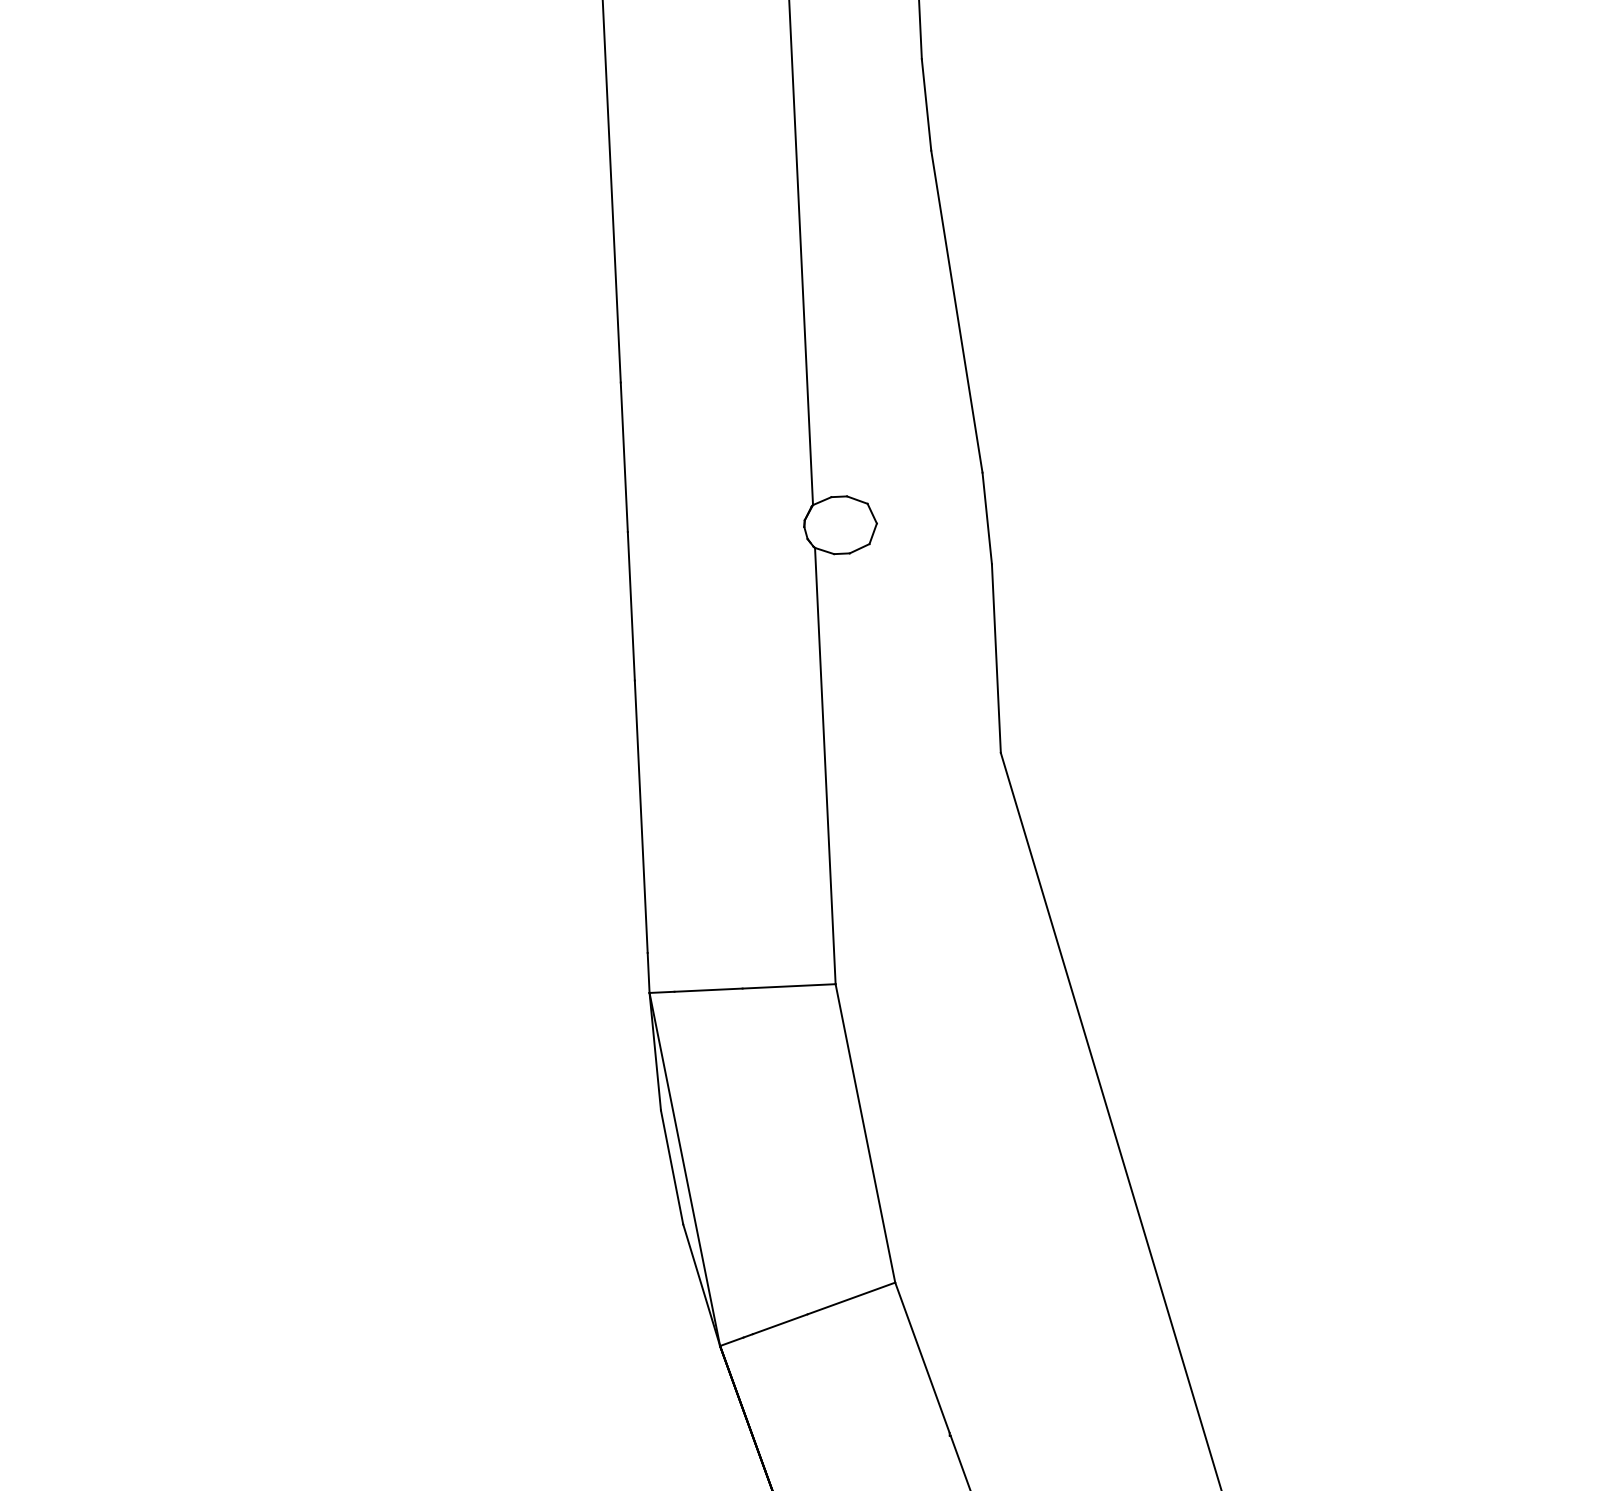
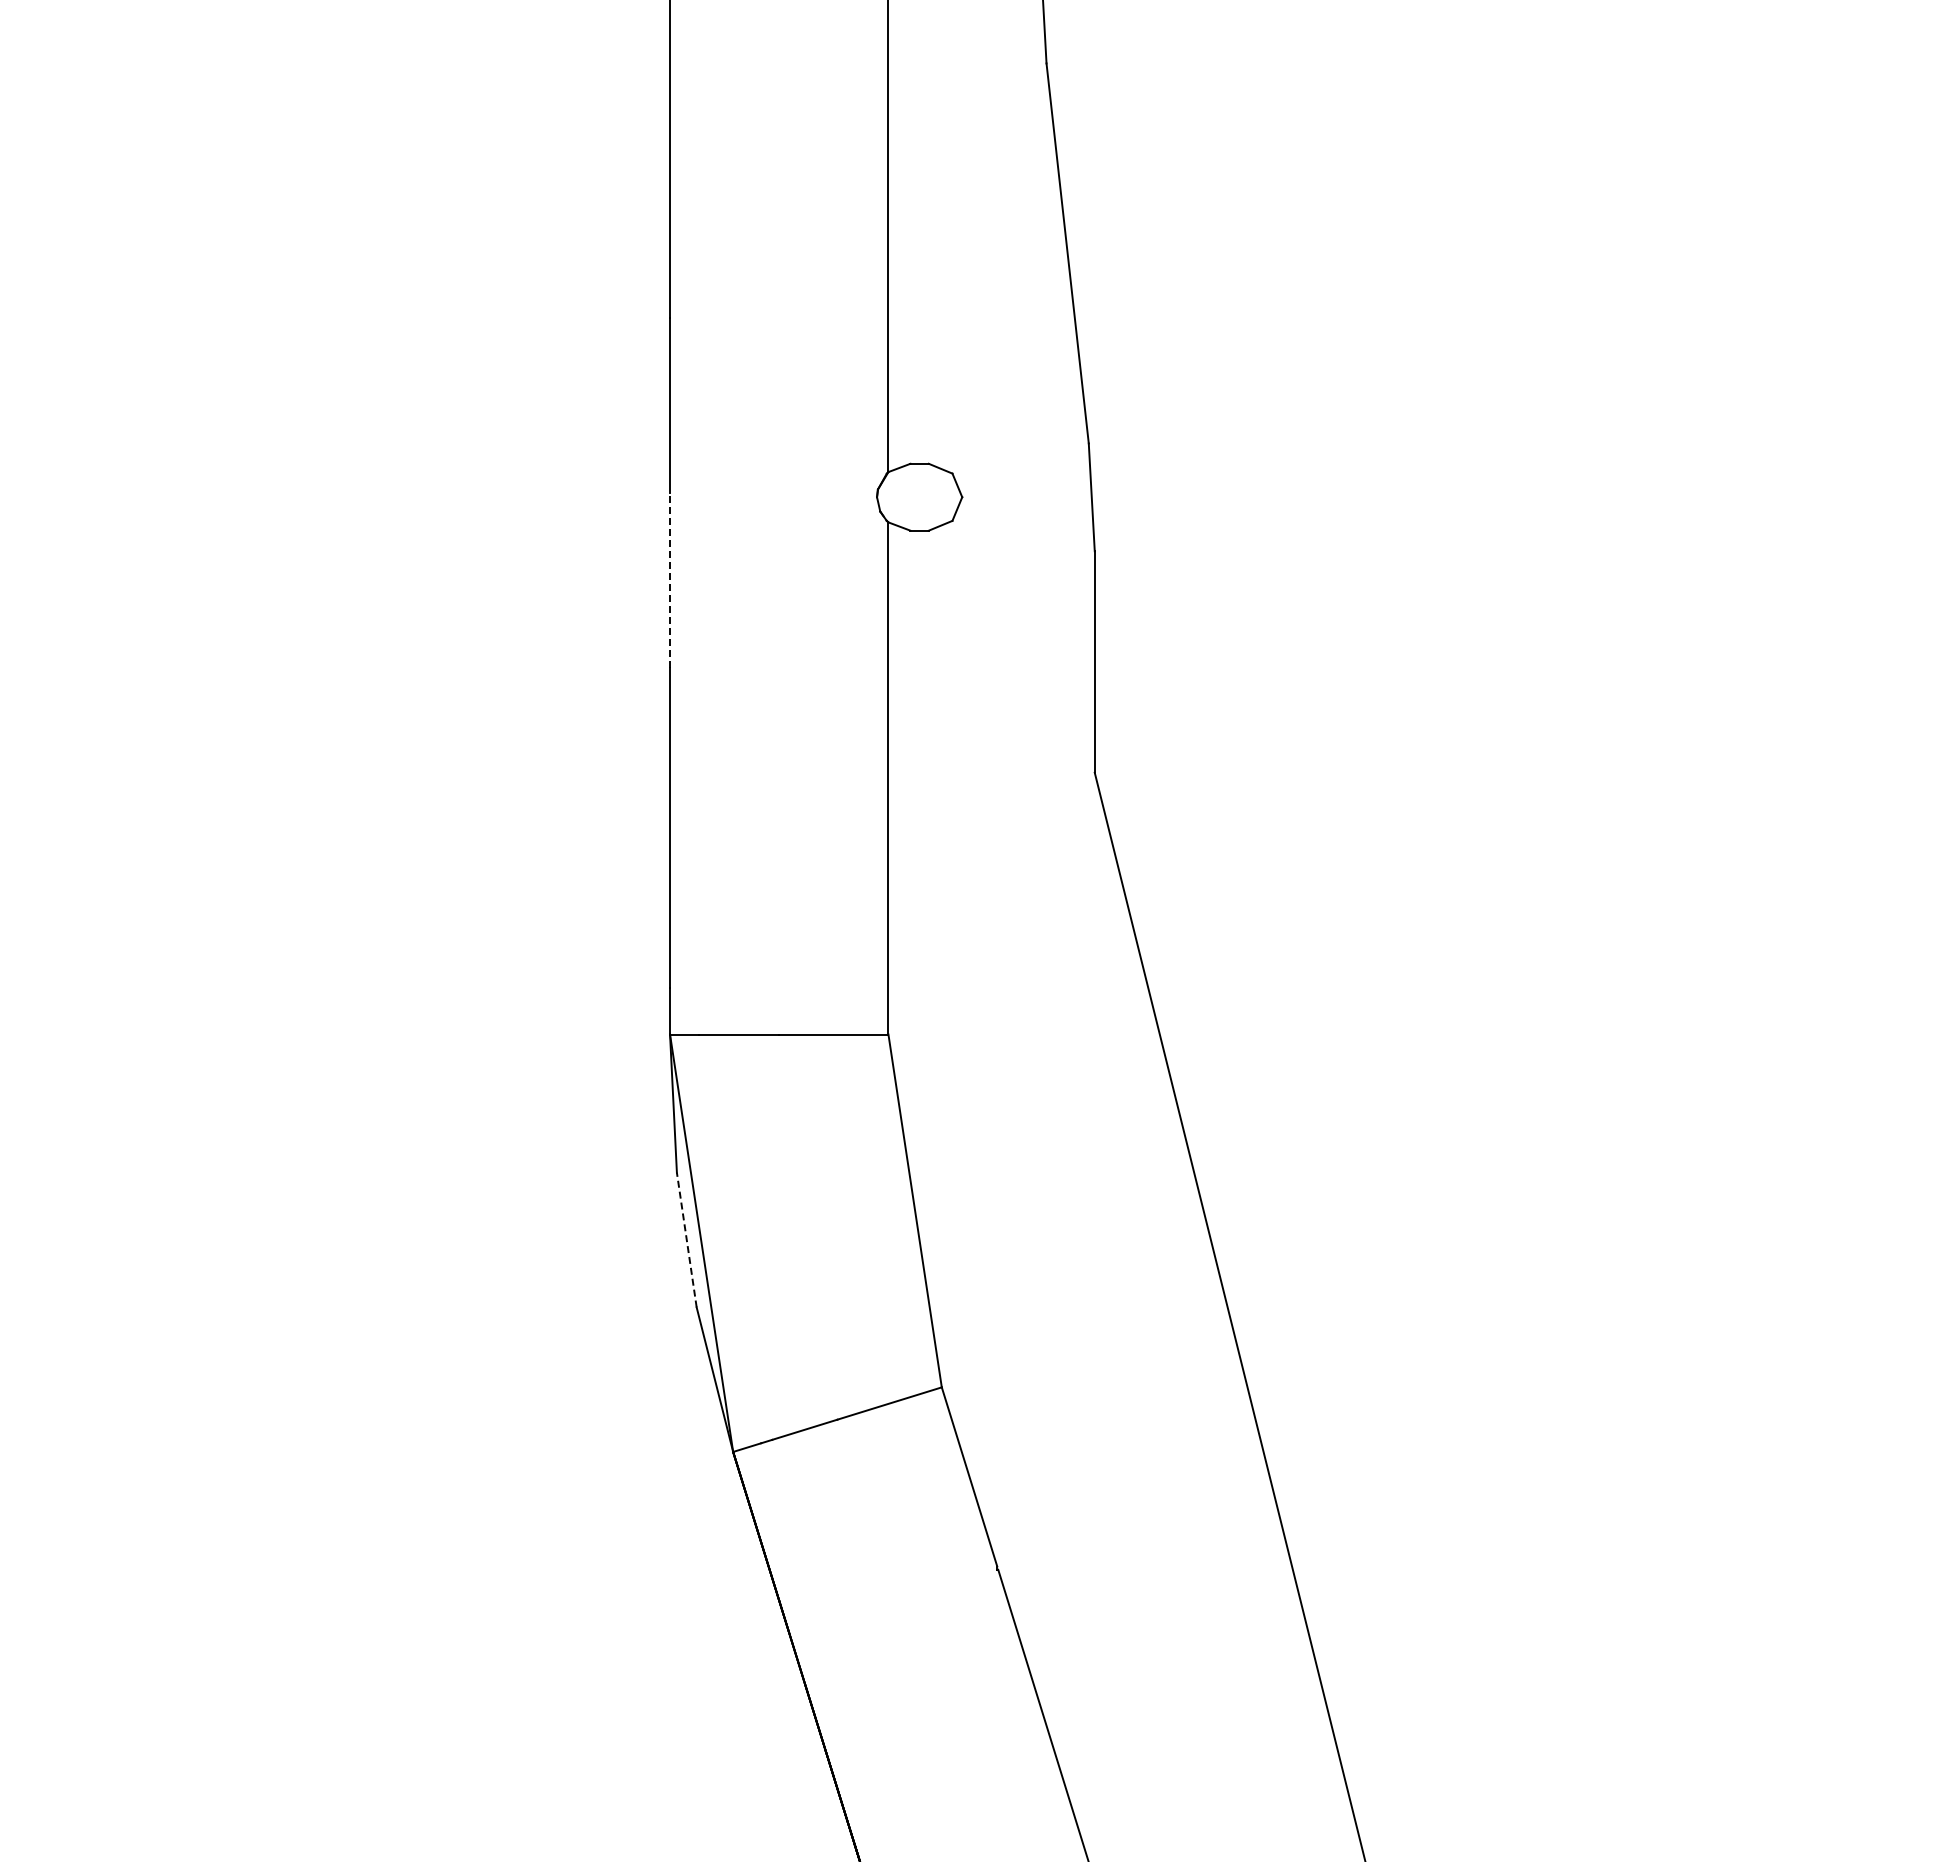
line: (631, 606) -> (670, 580), solid -> dashed
line: (671, 1166) -> (686, 1239), solid -> dashed

